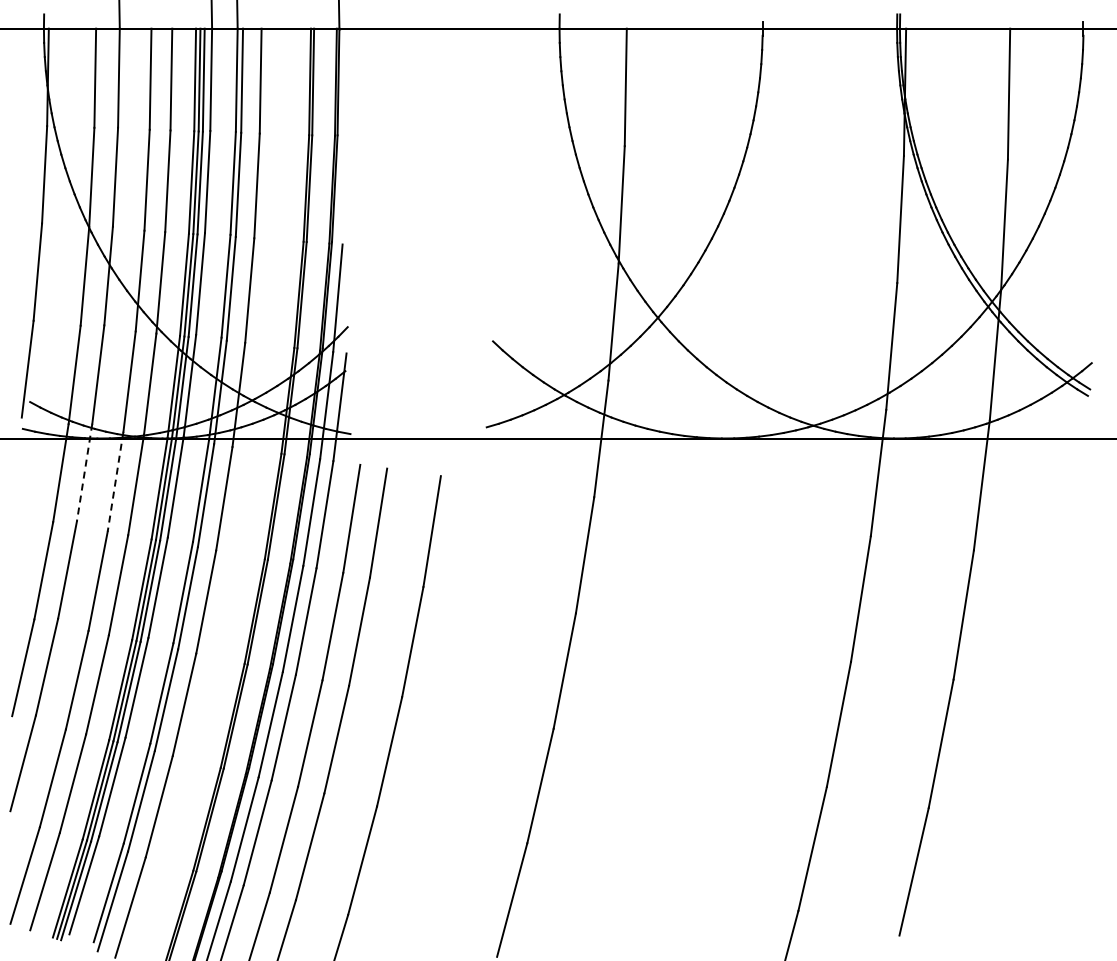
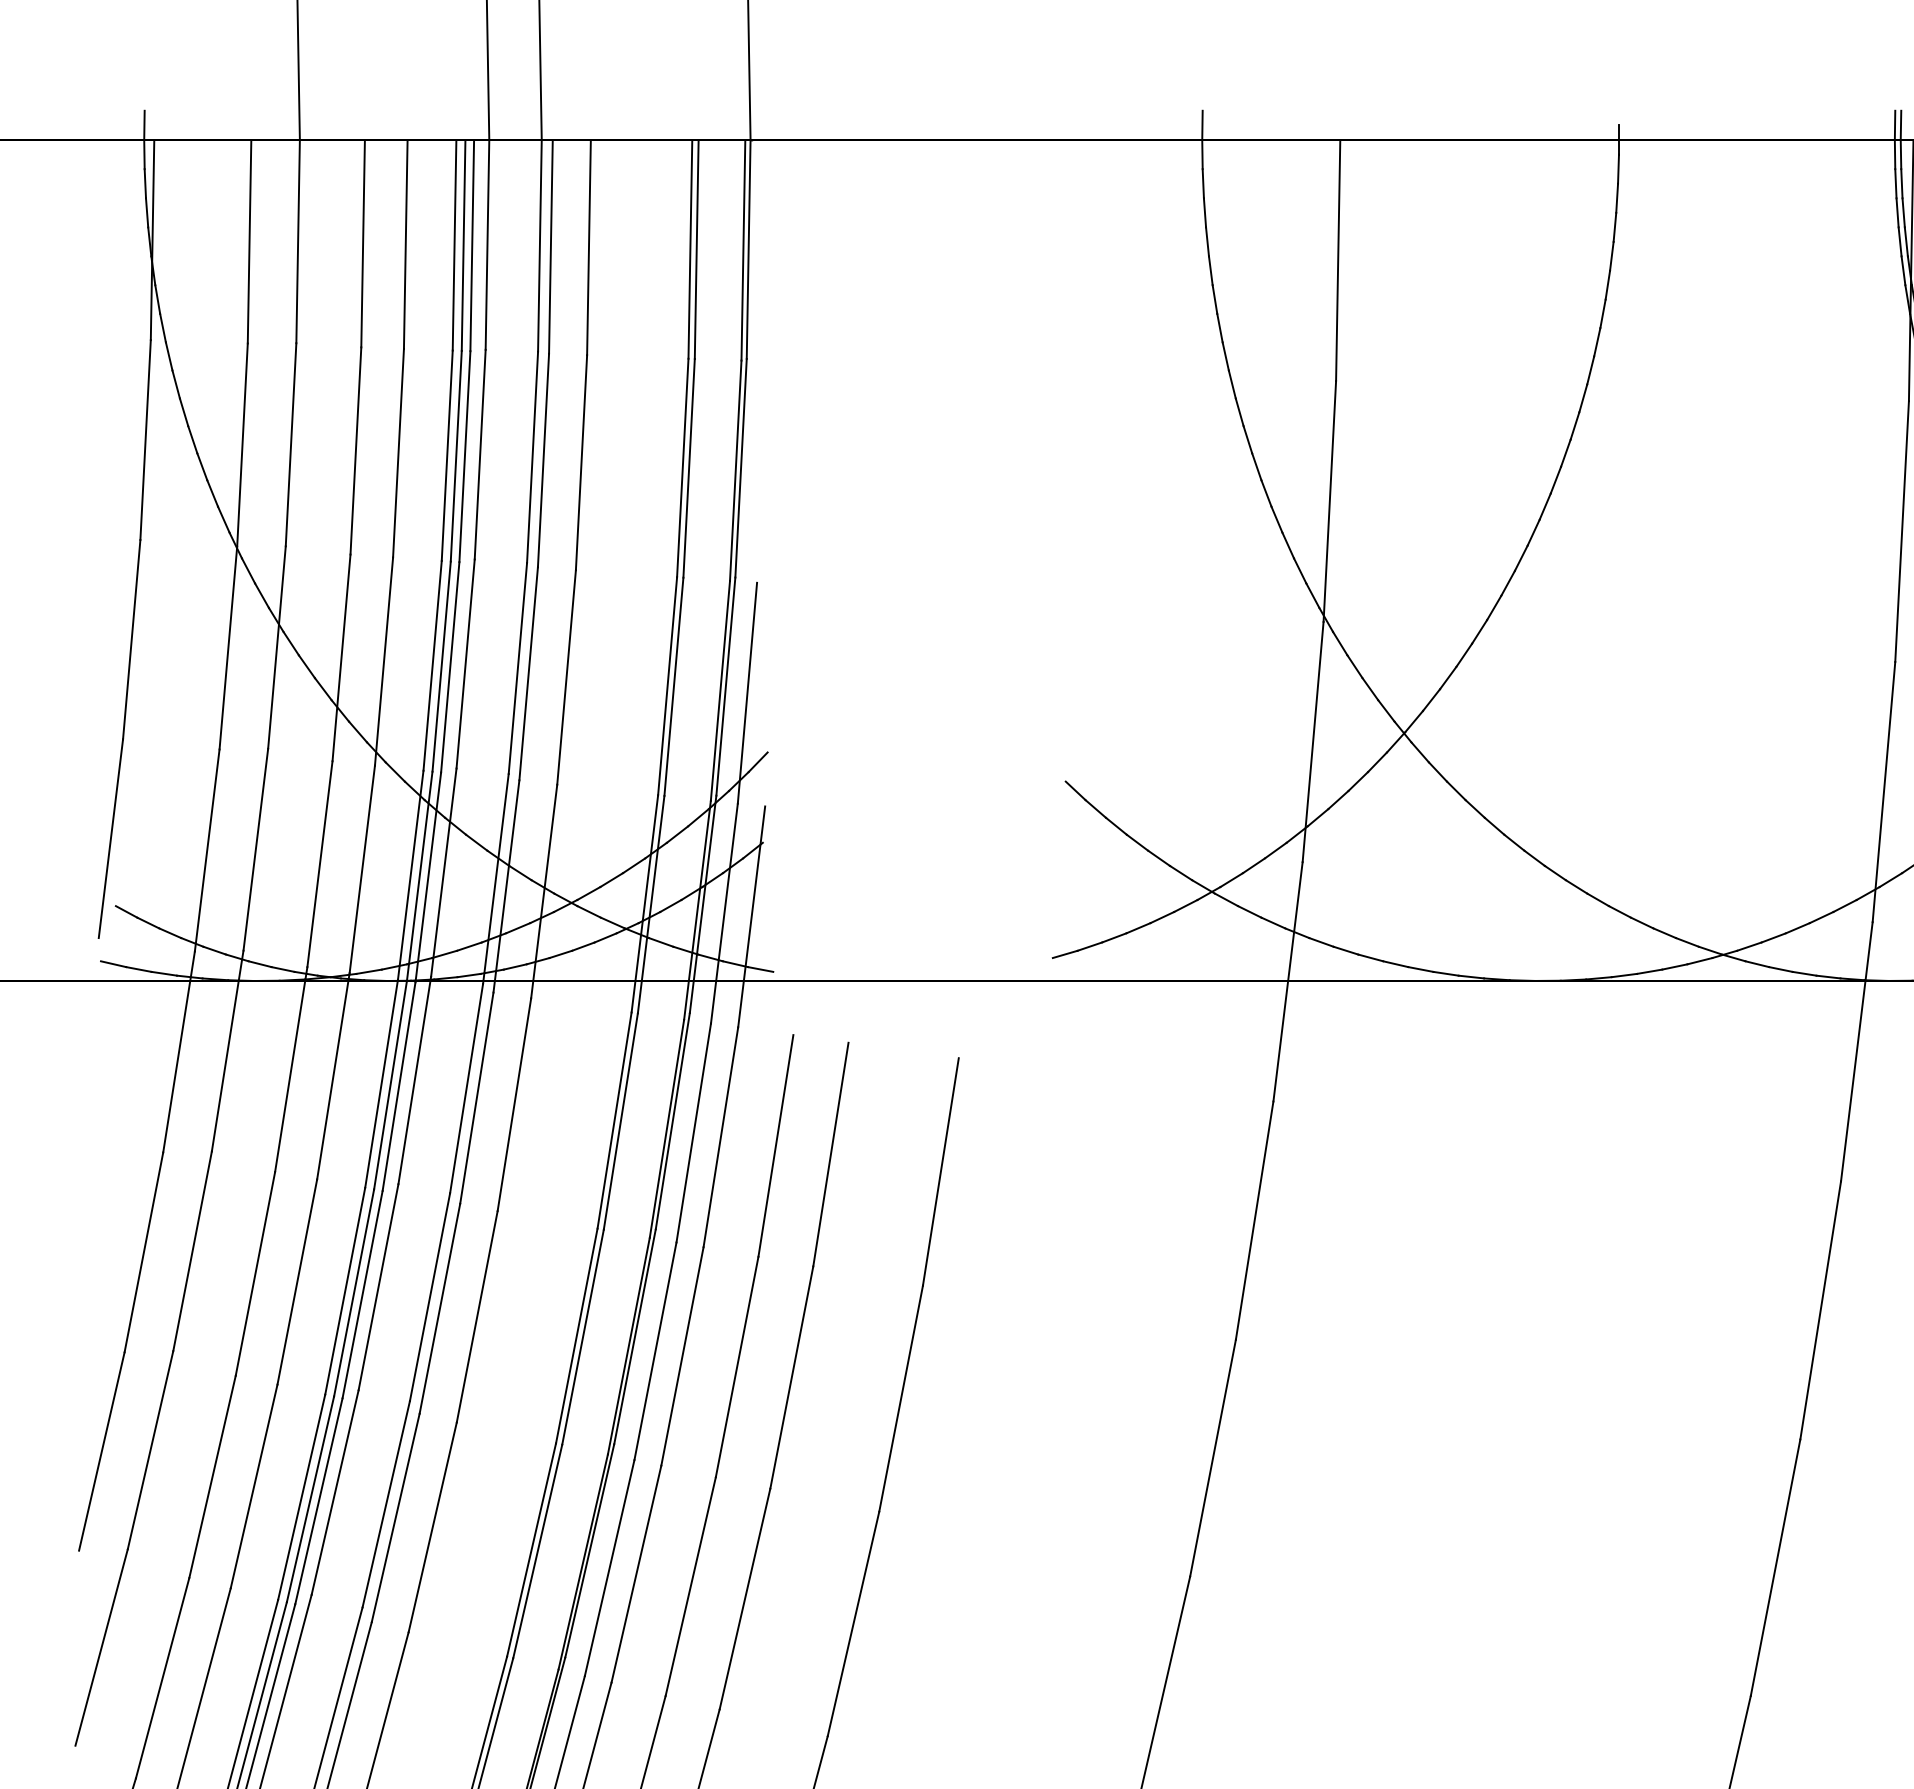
line: (84, 472) -> (227, 1050), dashed -> solid
line: (115, 481) -> (291, 1069), dashed -> solid

